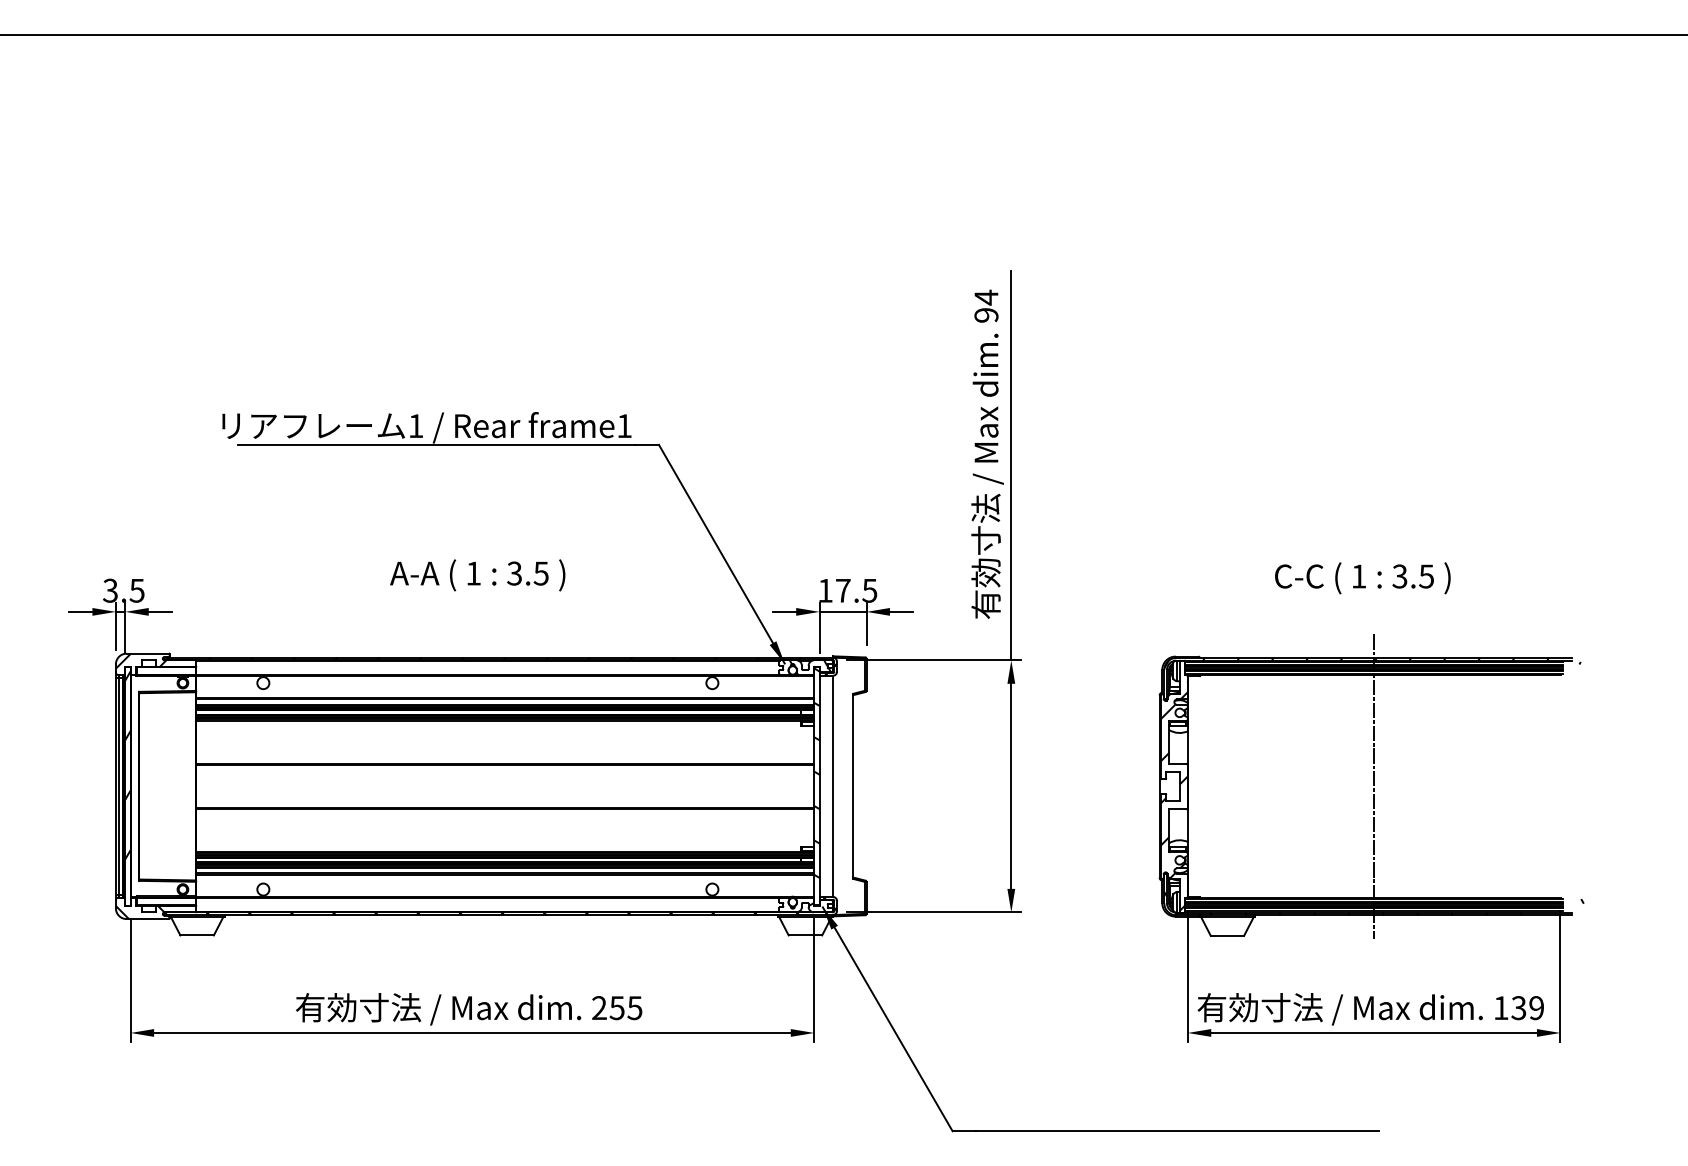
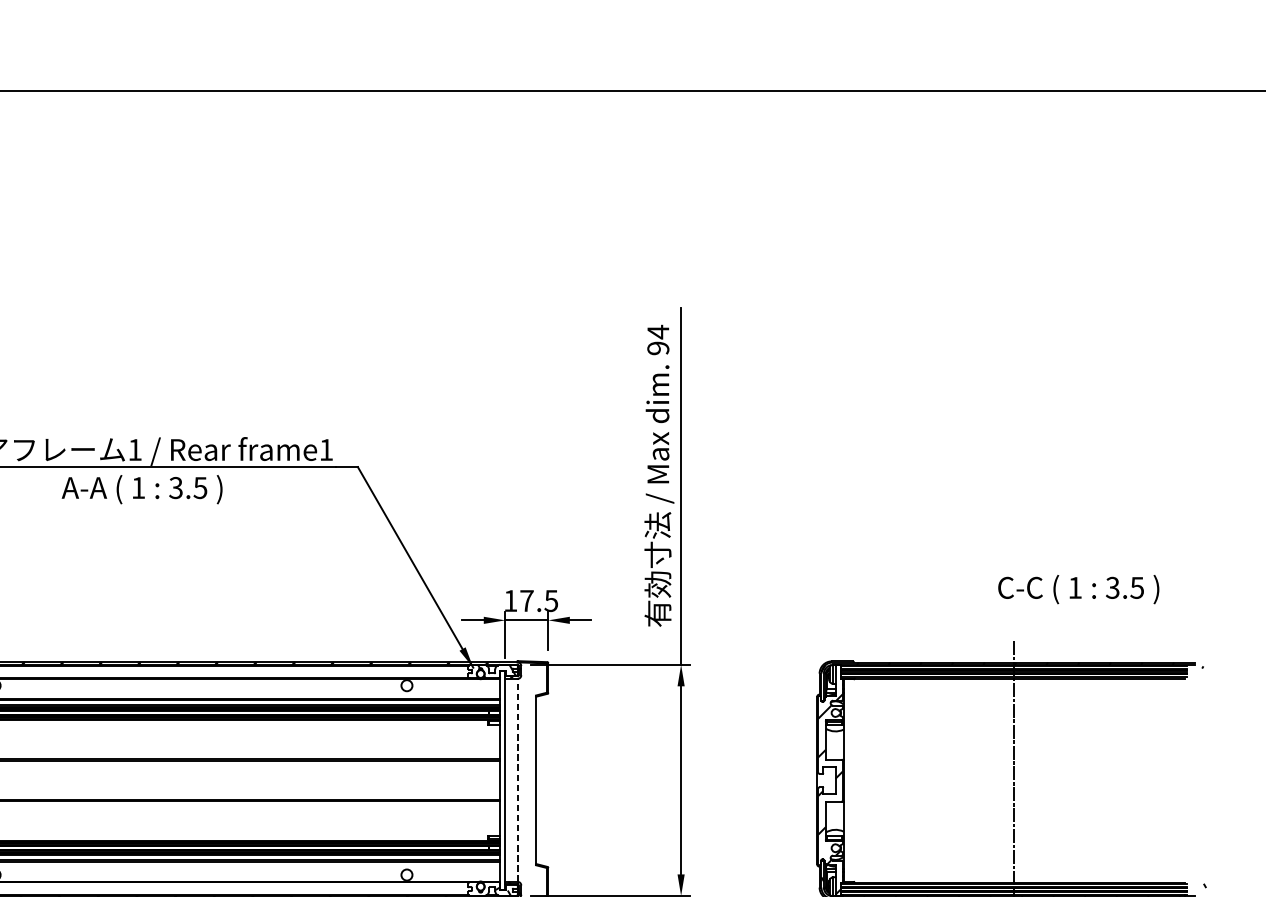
text: (477, 575) -> (141, 489), moved
text: (1362, 578) -> (1078, 589), moved
hatch: (816, 772) -> (502, 767), removed
line: (833, 786) -> (518, 780), solid -> dashed

